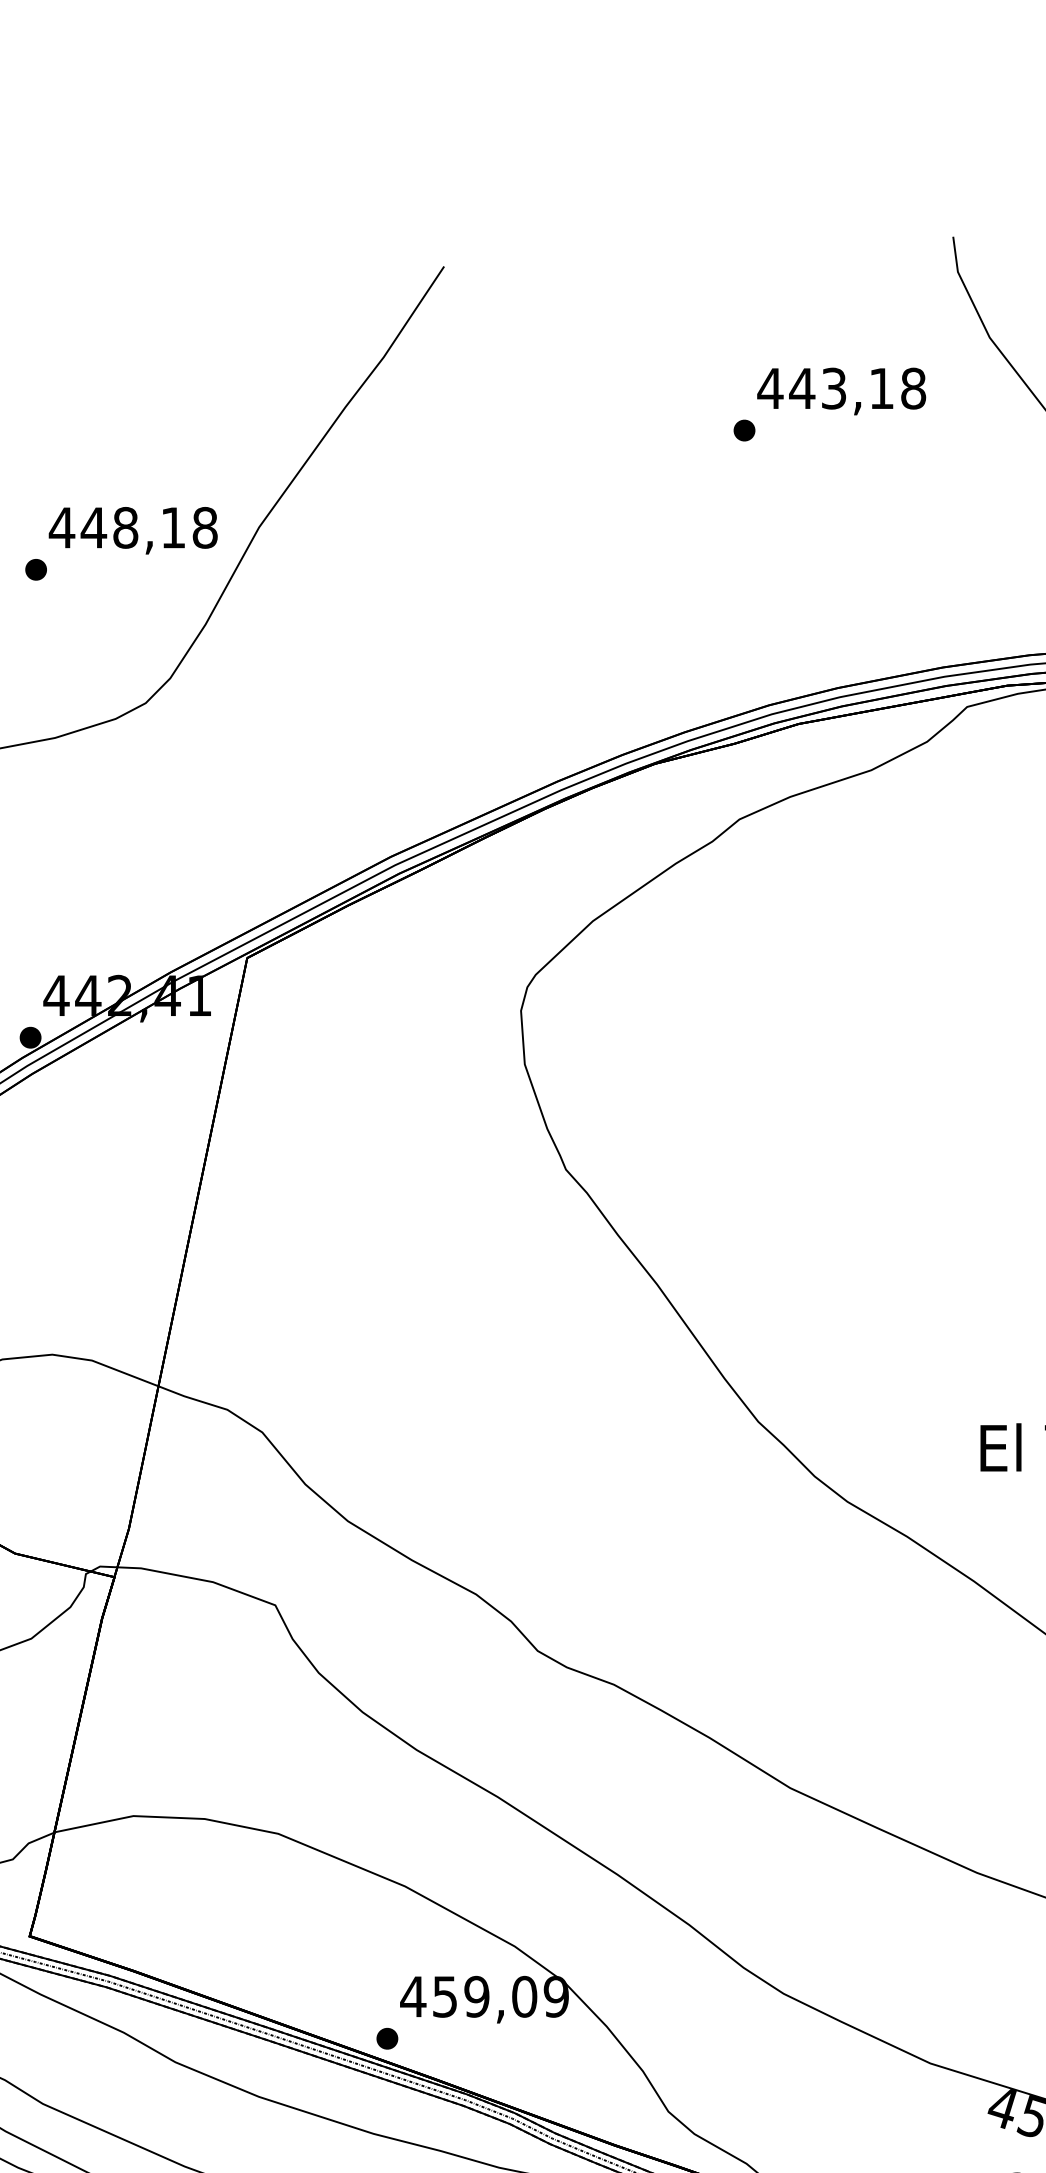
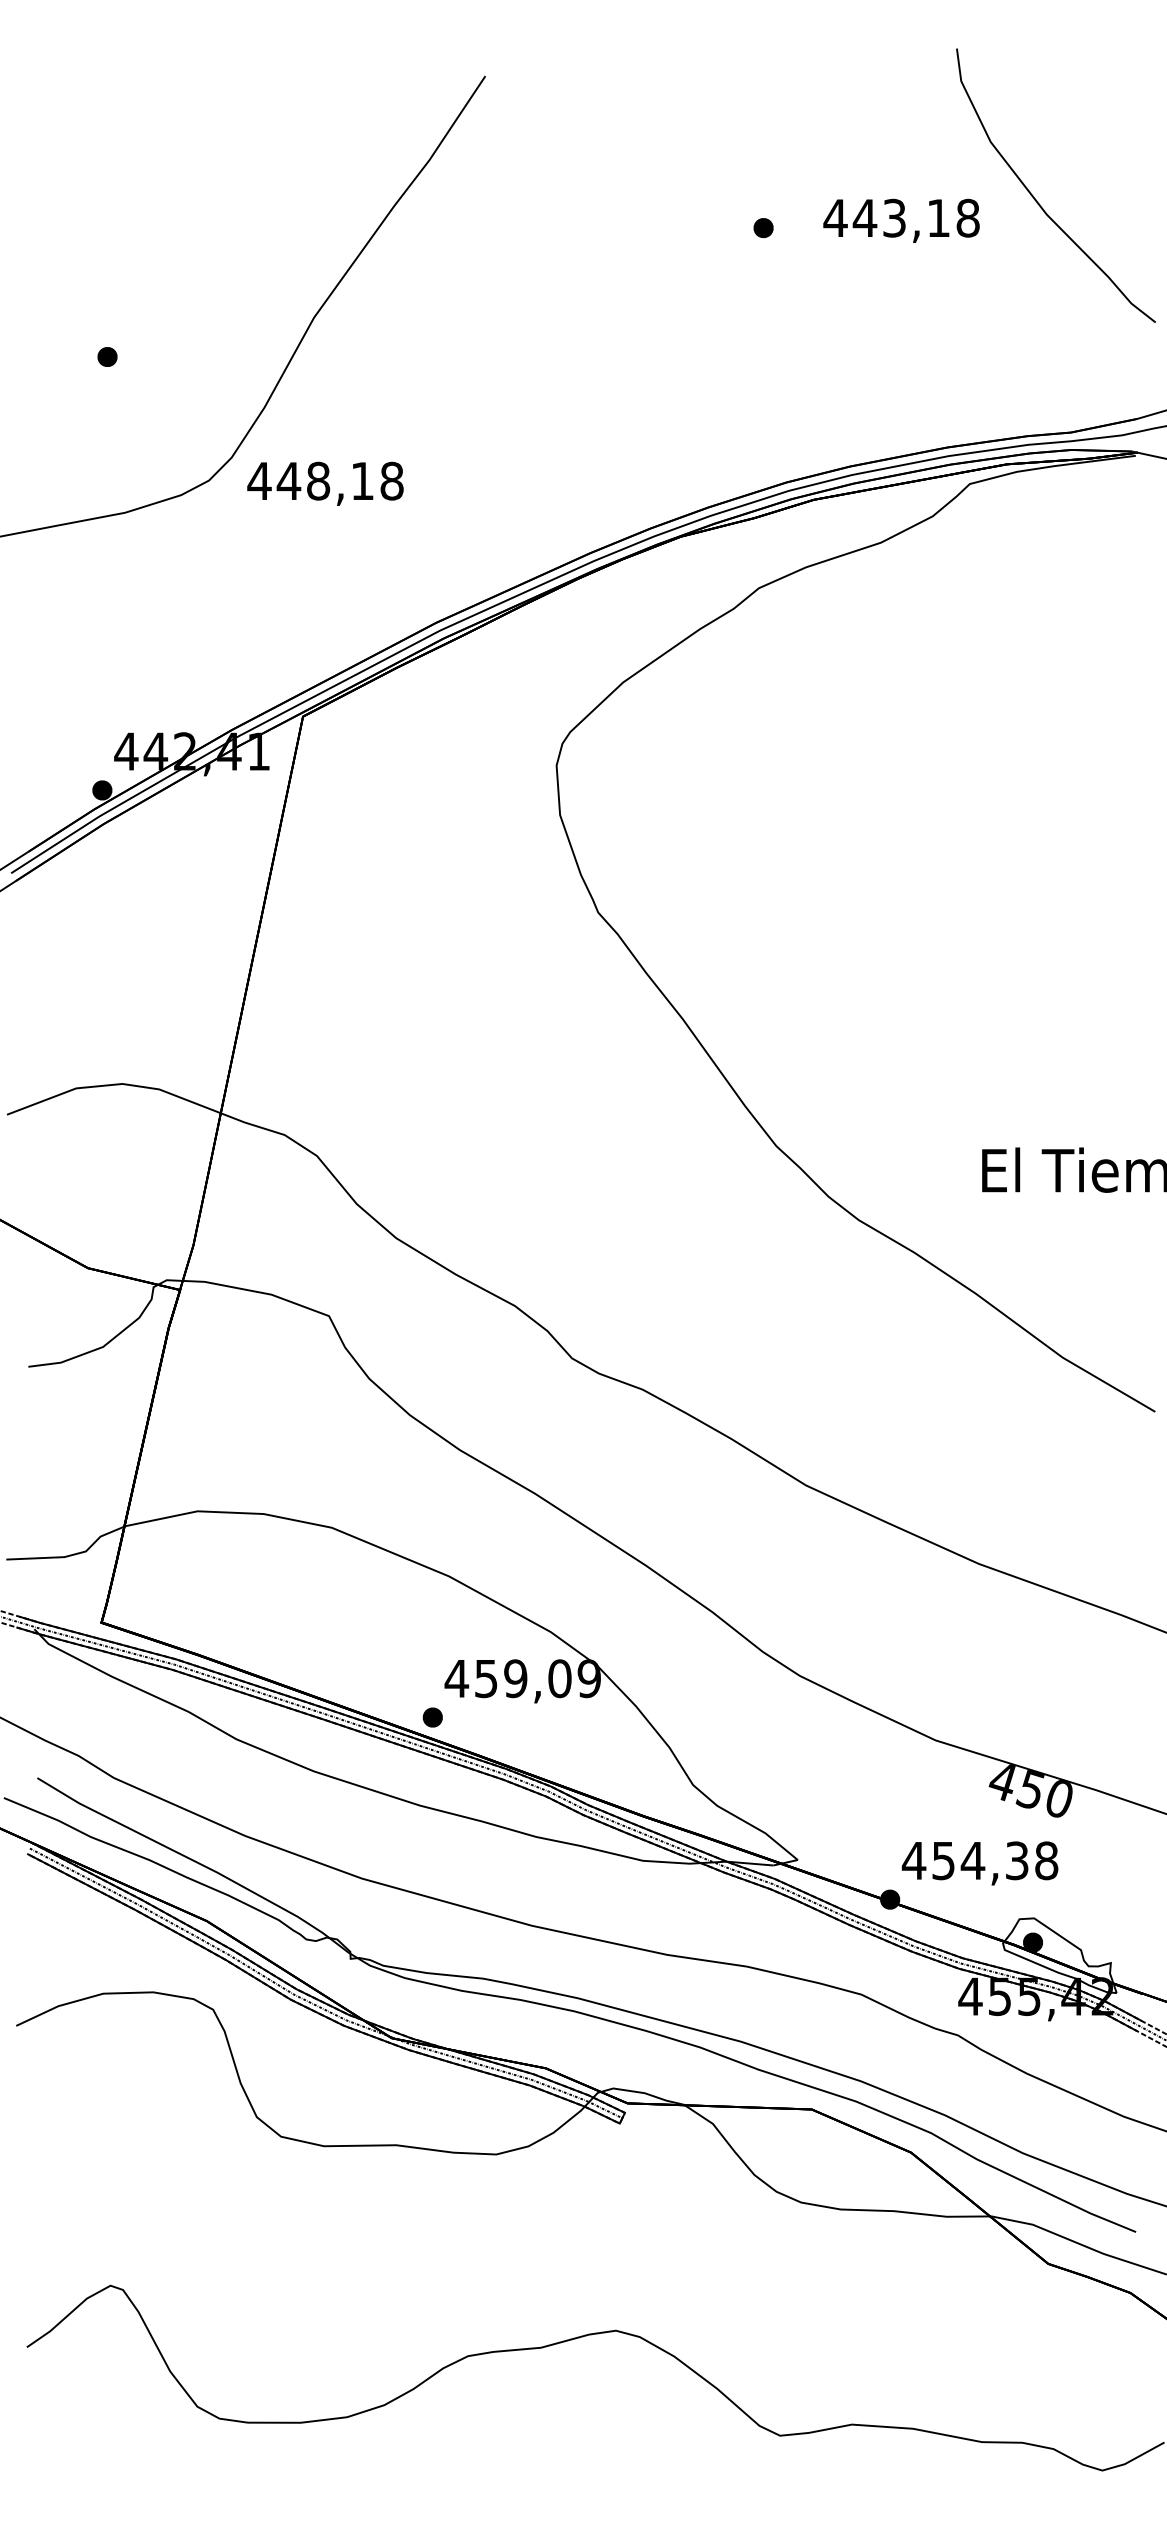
text: (841, 391) -> (901, 220), moved
text: (133, 530) -> (325, 483), moved

